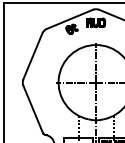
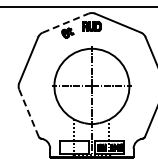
line: (69, 19) -> (65, 23), solid -> dashed
line: (32, 109) -> (28, 113), solid -> dashed

